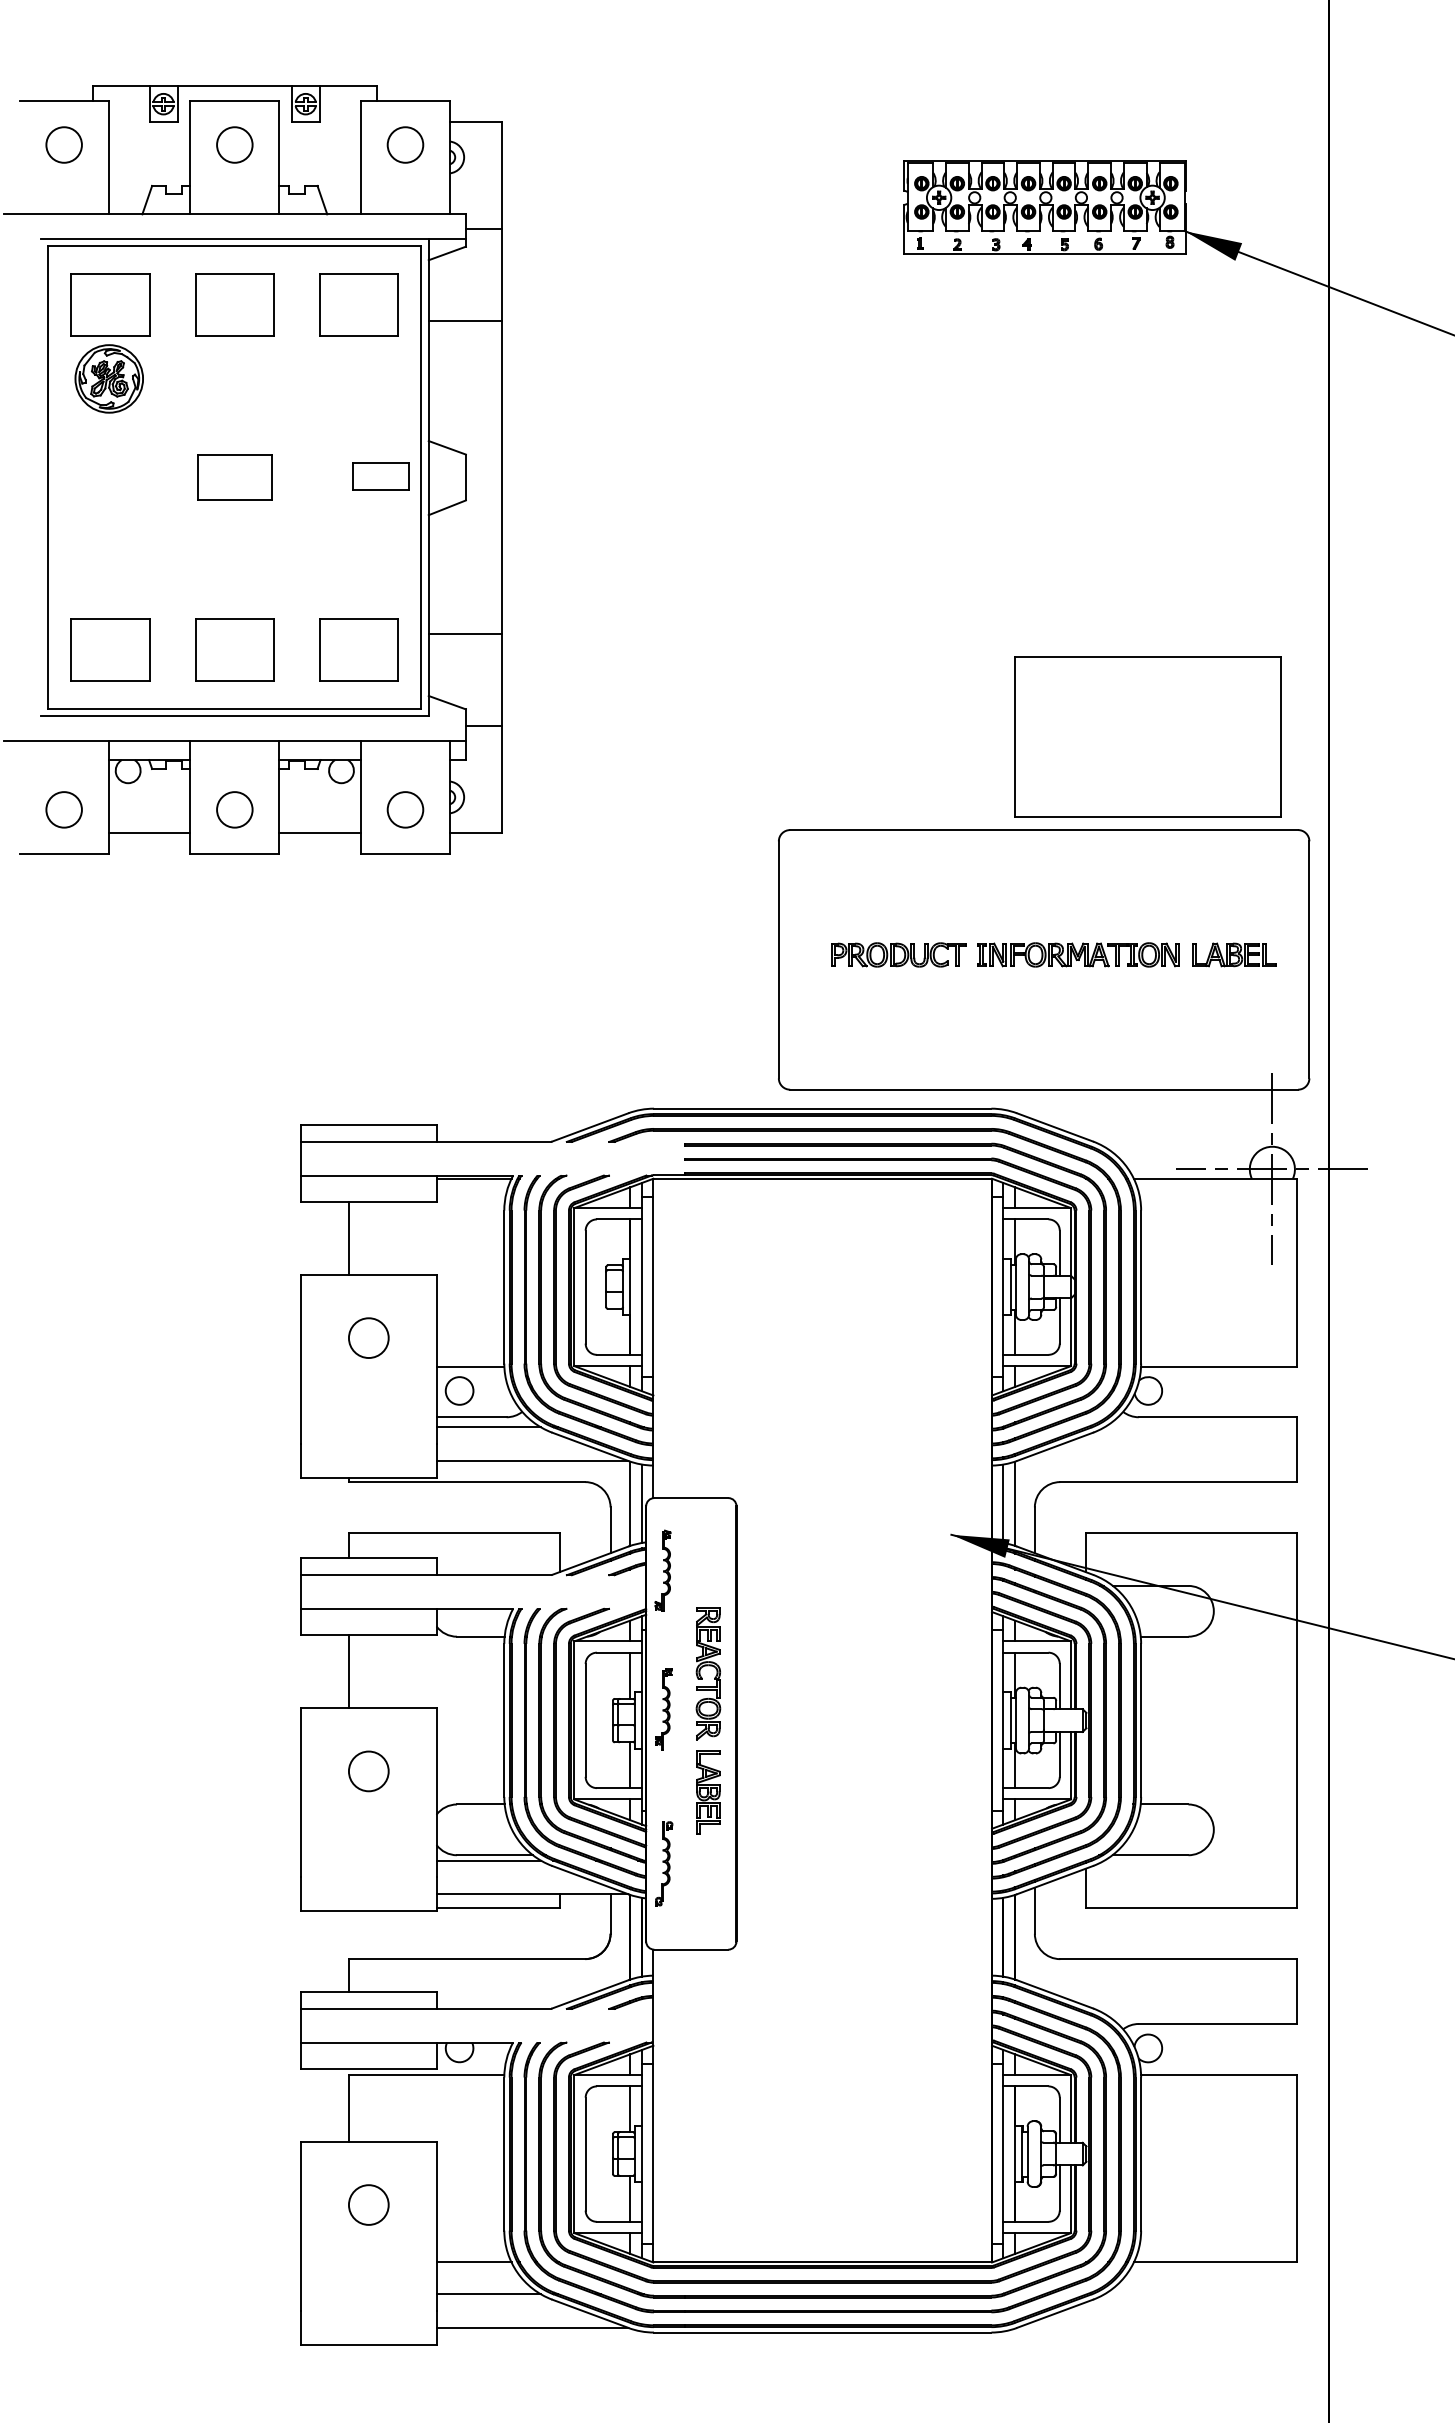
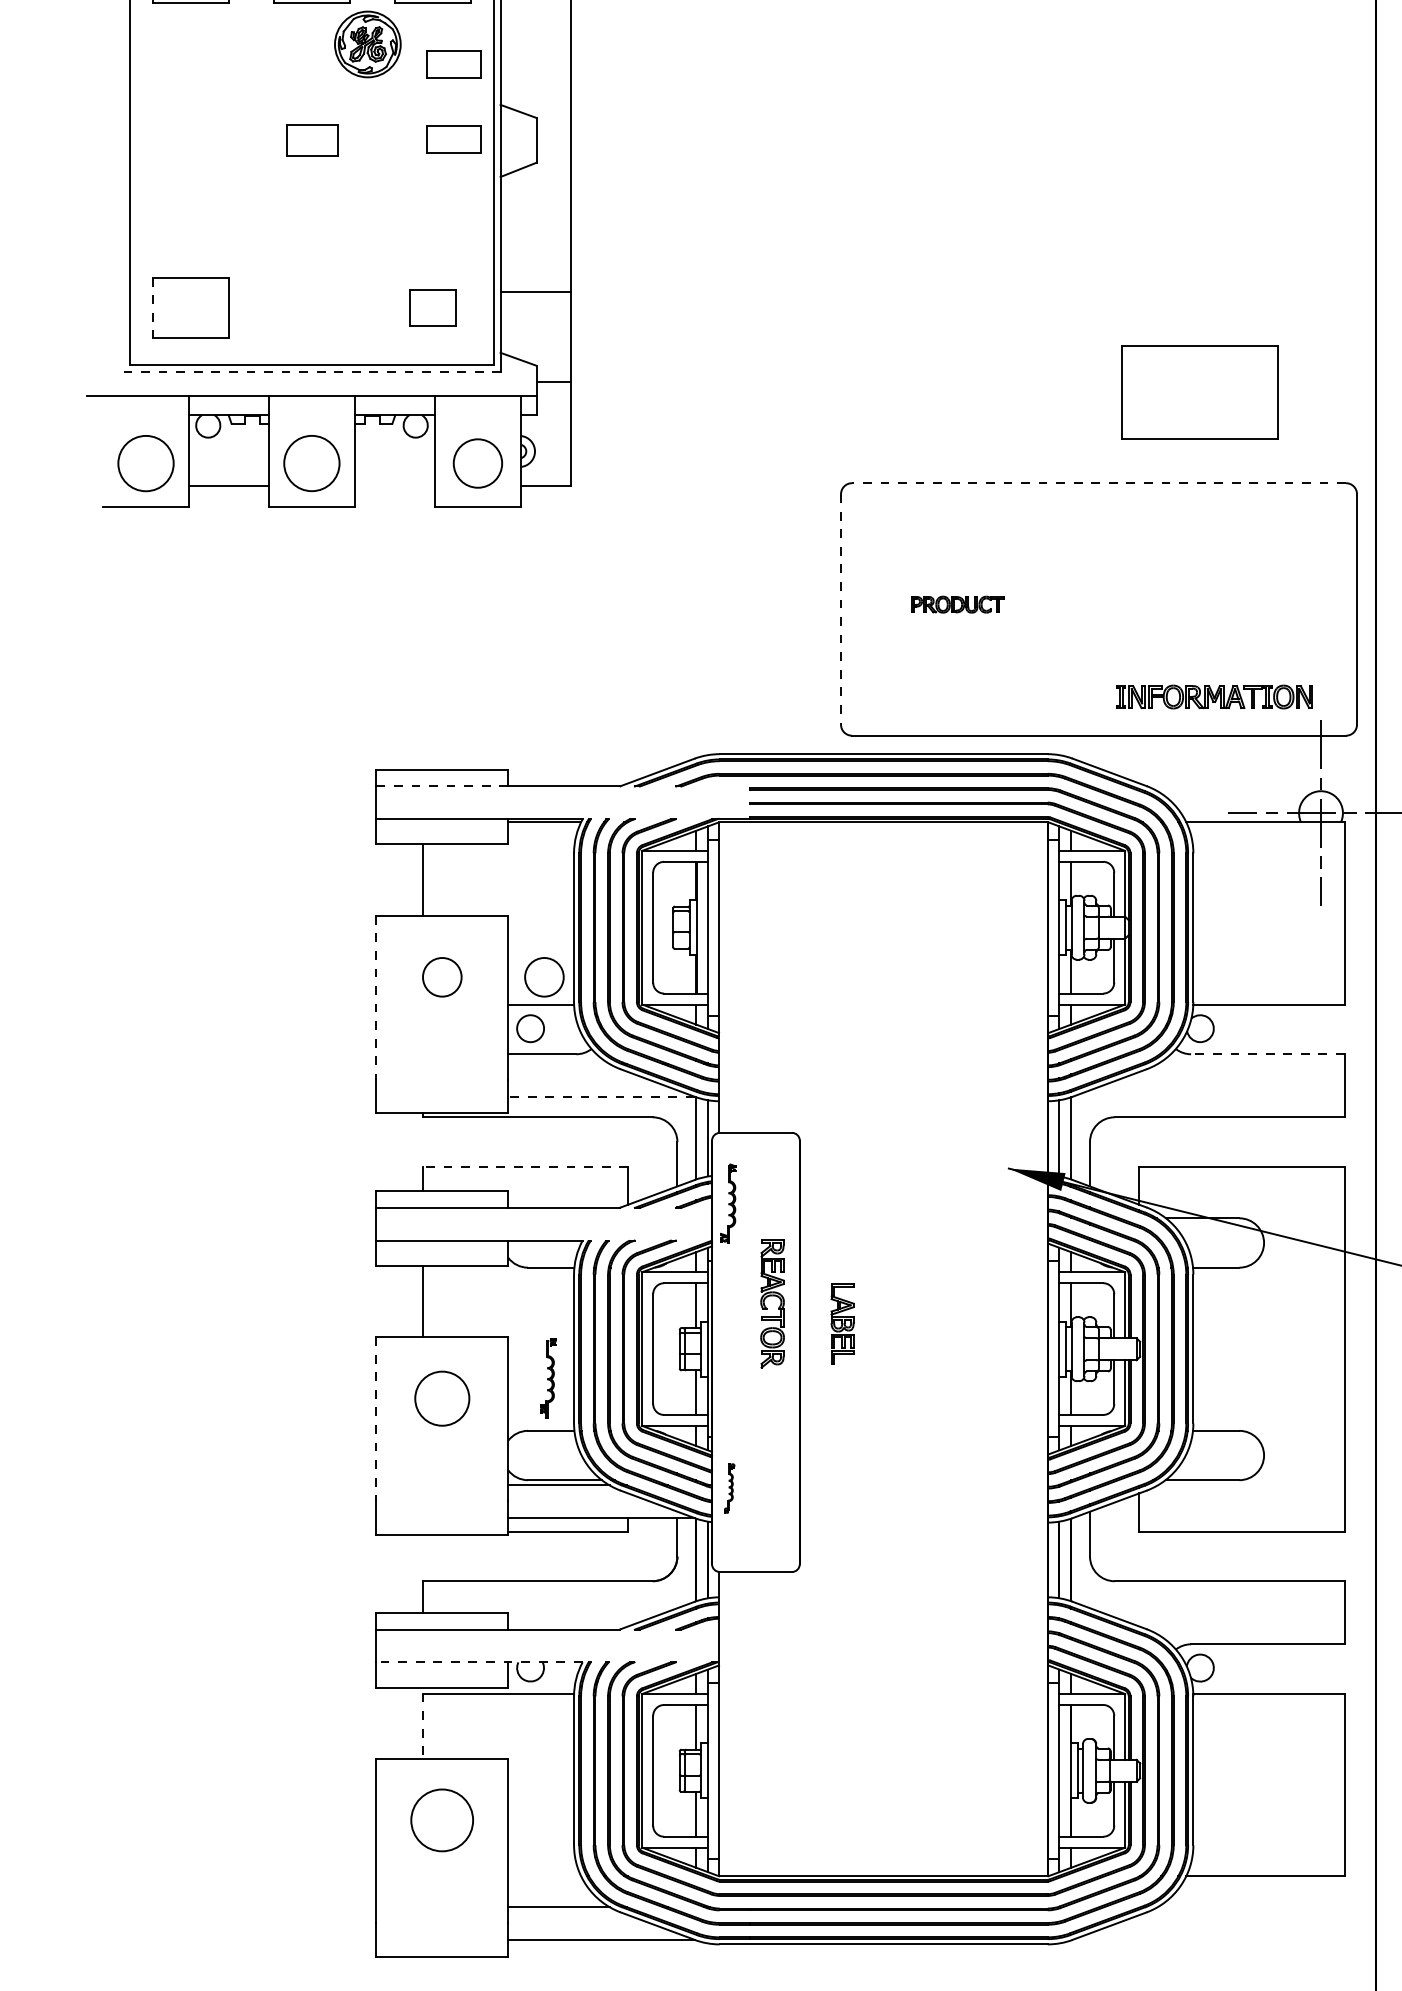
part: (108, 378) -> (367, 44), moved
part: (380, 399) -> (453, 64), added
part: (234, 477) -> (311, 140), size x0.7
part: (234, 649) -> (311, 307), removed
part: (358, 649) -> (432, 307), size x0.6
line: (71, 650) -> (153, 308), solid -> dashed
line: (234, 715) -> (311, 371), solid -> dashed
part: (1147, 736) -> (1199, 392), size x0.6
circle: (63, 809) -> (145, 463), size x1.6
circle: (234, 809) -> (311, 463), size x1.6
circle: (405, 809) -> (477, 463), size x1.4
line: (1044, 830) -> (1099, 483), solid -> dashed
line: (320, 833) -> (395, 486), removed
part: (898, 954) -> (957, 604), size x0.7
part: (1078, 954) -> (1215, 696), moved
part: (1234, 954) -> (1284, 604), removed
line: (778, 959) -> (840, 609), solid -> dashed
line: (368, 1141) -> (441, 786), solid -> dashed
circle: (473, 1337) -> (544, 976), added
line: (301, 1359) -> (376, 998), solid -> dashed
line: (1217, 1417) -> (1267, 1054), solid -> dashed
line: (488, 1427) -> (558, 1064), removed
line: (532, 1460) -> (601, 1096), solid -> dashed
line: (454, 1532) -> (525, 1166), solid -> dashed
part: (663, 1709) -> (547, 1378), moved
circle: (368, 1771) -> (441, 1398), size x1.4
part: (708, 1792) -> (842, 1323), moved
line: (301, 1793) -> (376, 1420), solid -> dashed
part: (664, 1863) -> (729, 1488), size x0.6
line: (406, 2042) -> (478, 1662), solid -> dashed
line: (348, 2108) -> (422, 1726), solid -> dashed
circle: (368, 2204) -> (441, 1819), size x1.6
line: (473, 2262) -> (544, 1876), removed

